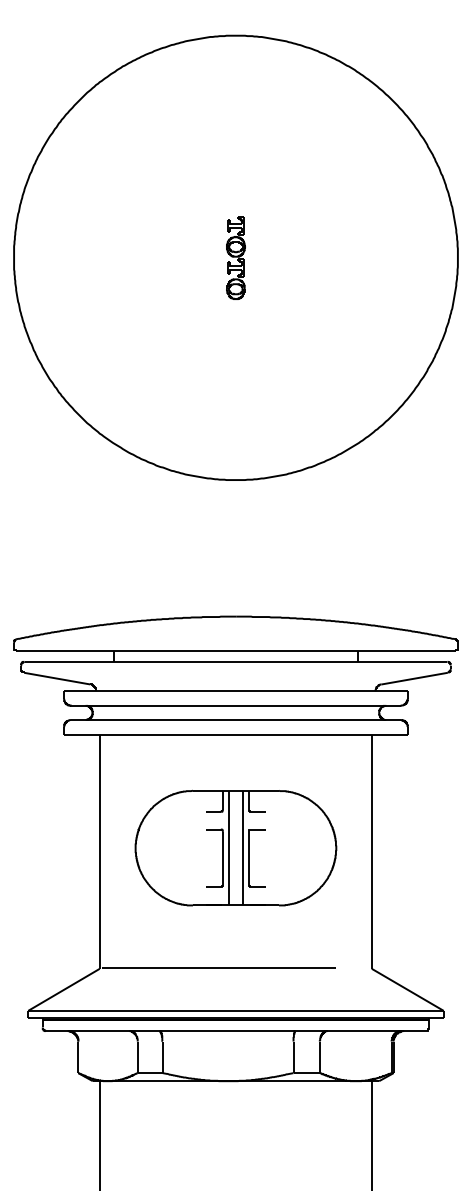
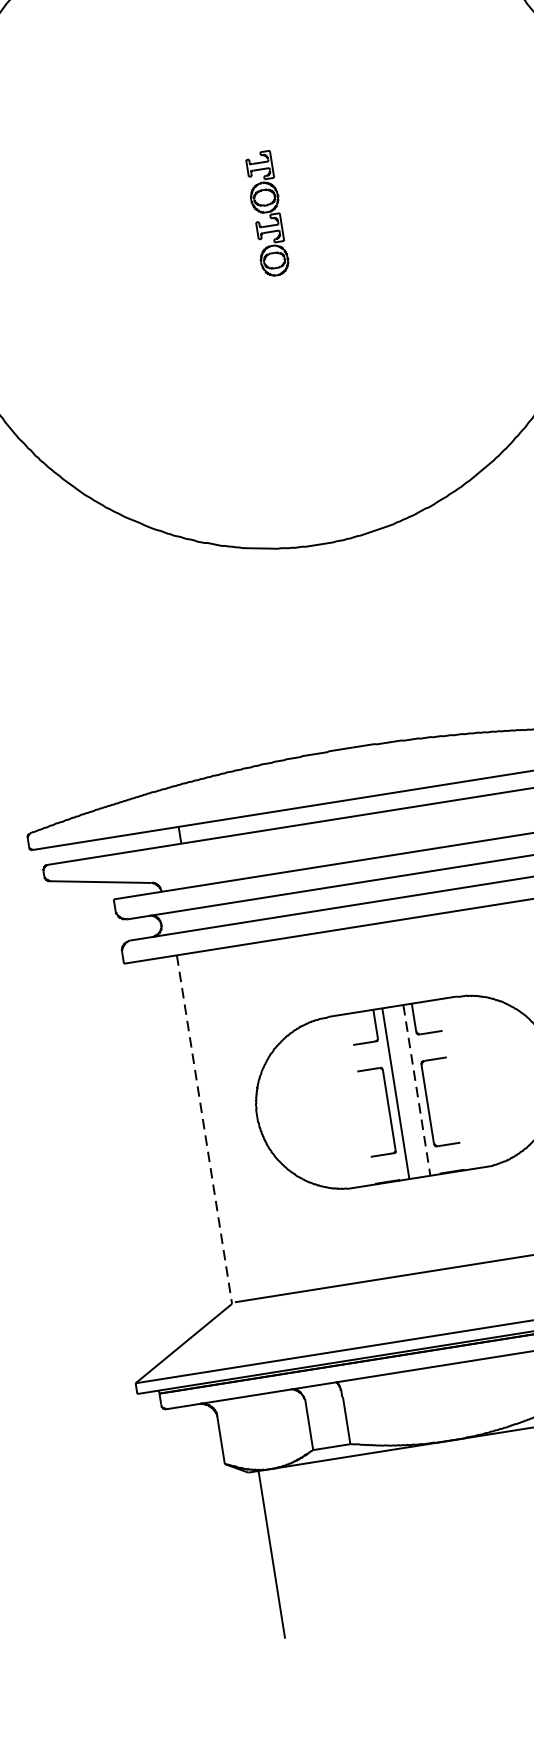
line: (243, 848) -> (417, 1090), solid -> dashed
line: (99, 852) -> (204, 1130), solid -> dashed

